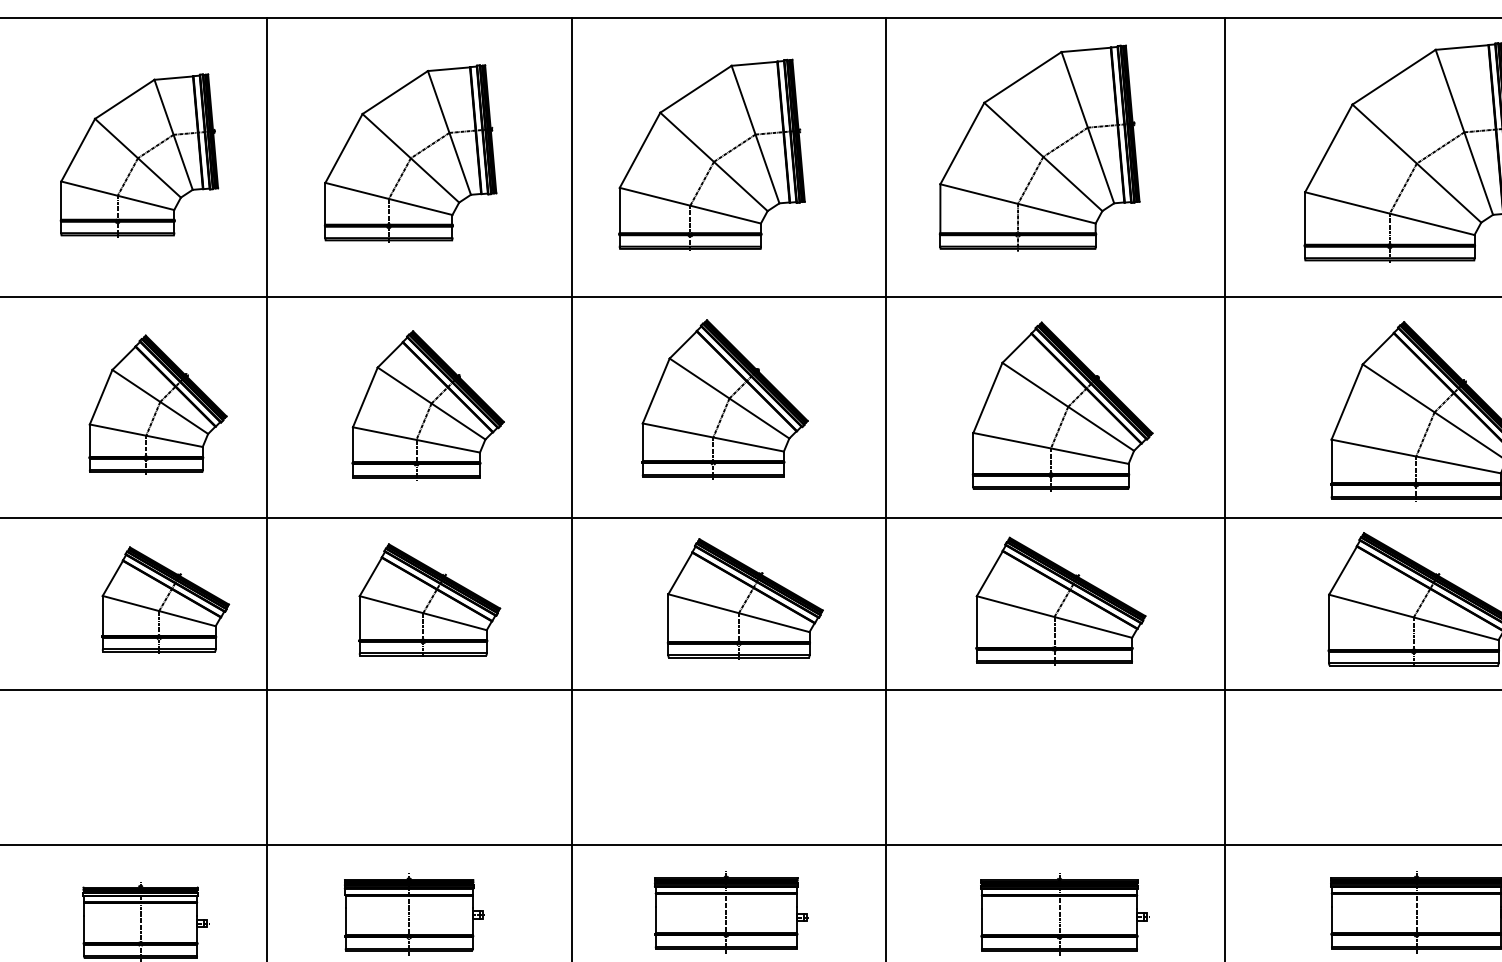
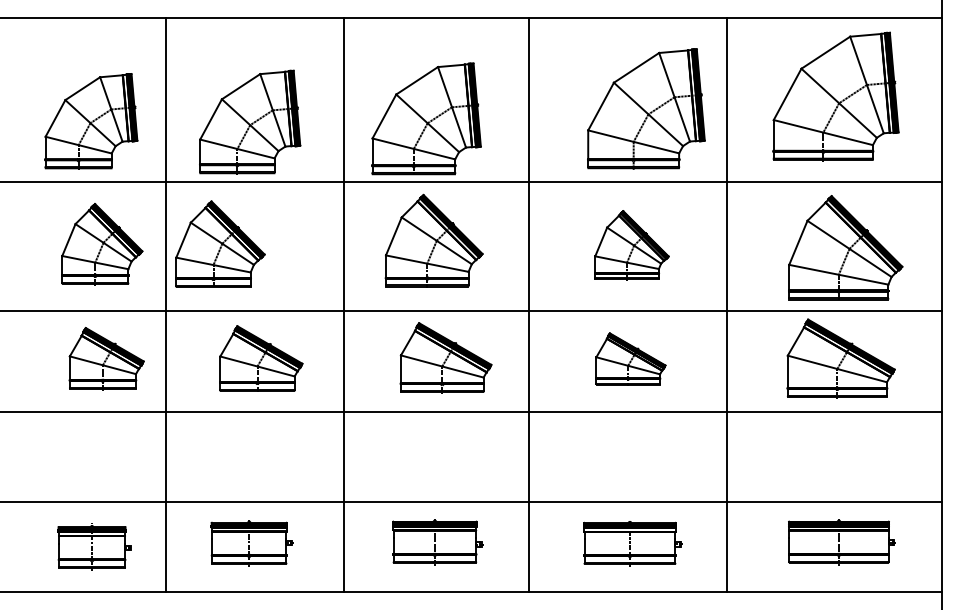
part: (1039, 146) -> (646, 108), moved
part: (411, 151) -> (250, 121), moved
part: (711, 153) -> (426, 118), moved
part: (139, 155) -> (91, 121), moved
part: (428, 403) -> (220, 243), moved
part: (1062, 406) -> (631, 245), size x0.7
part: (1060, 599) -> (630, 358), size x0.7

